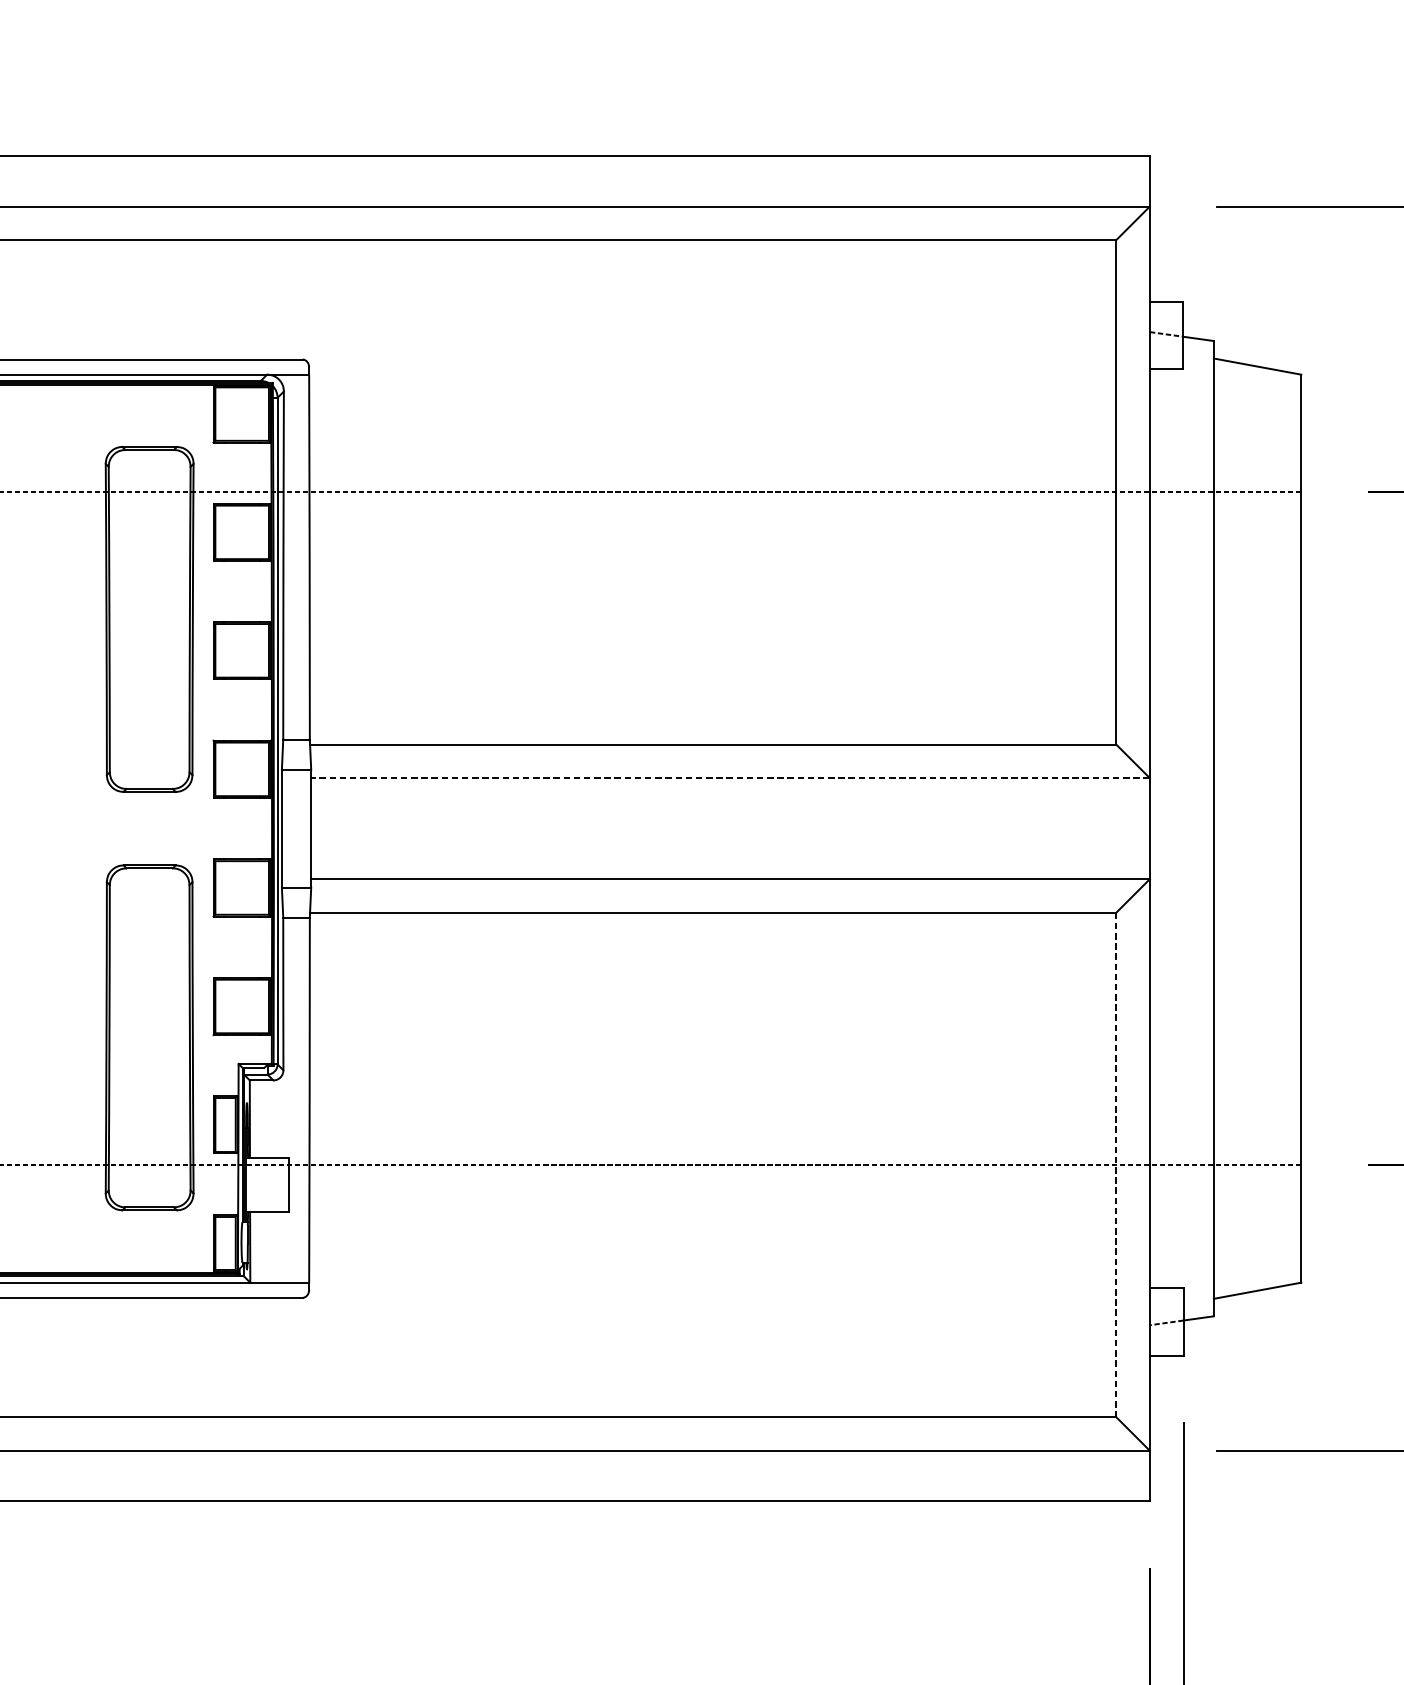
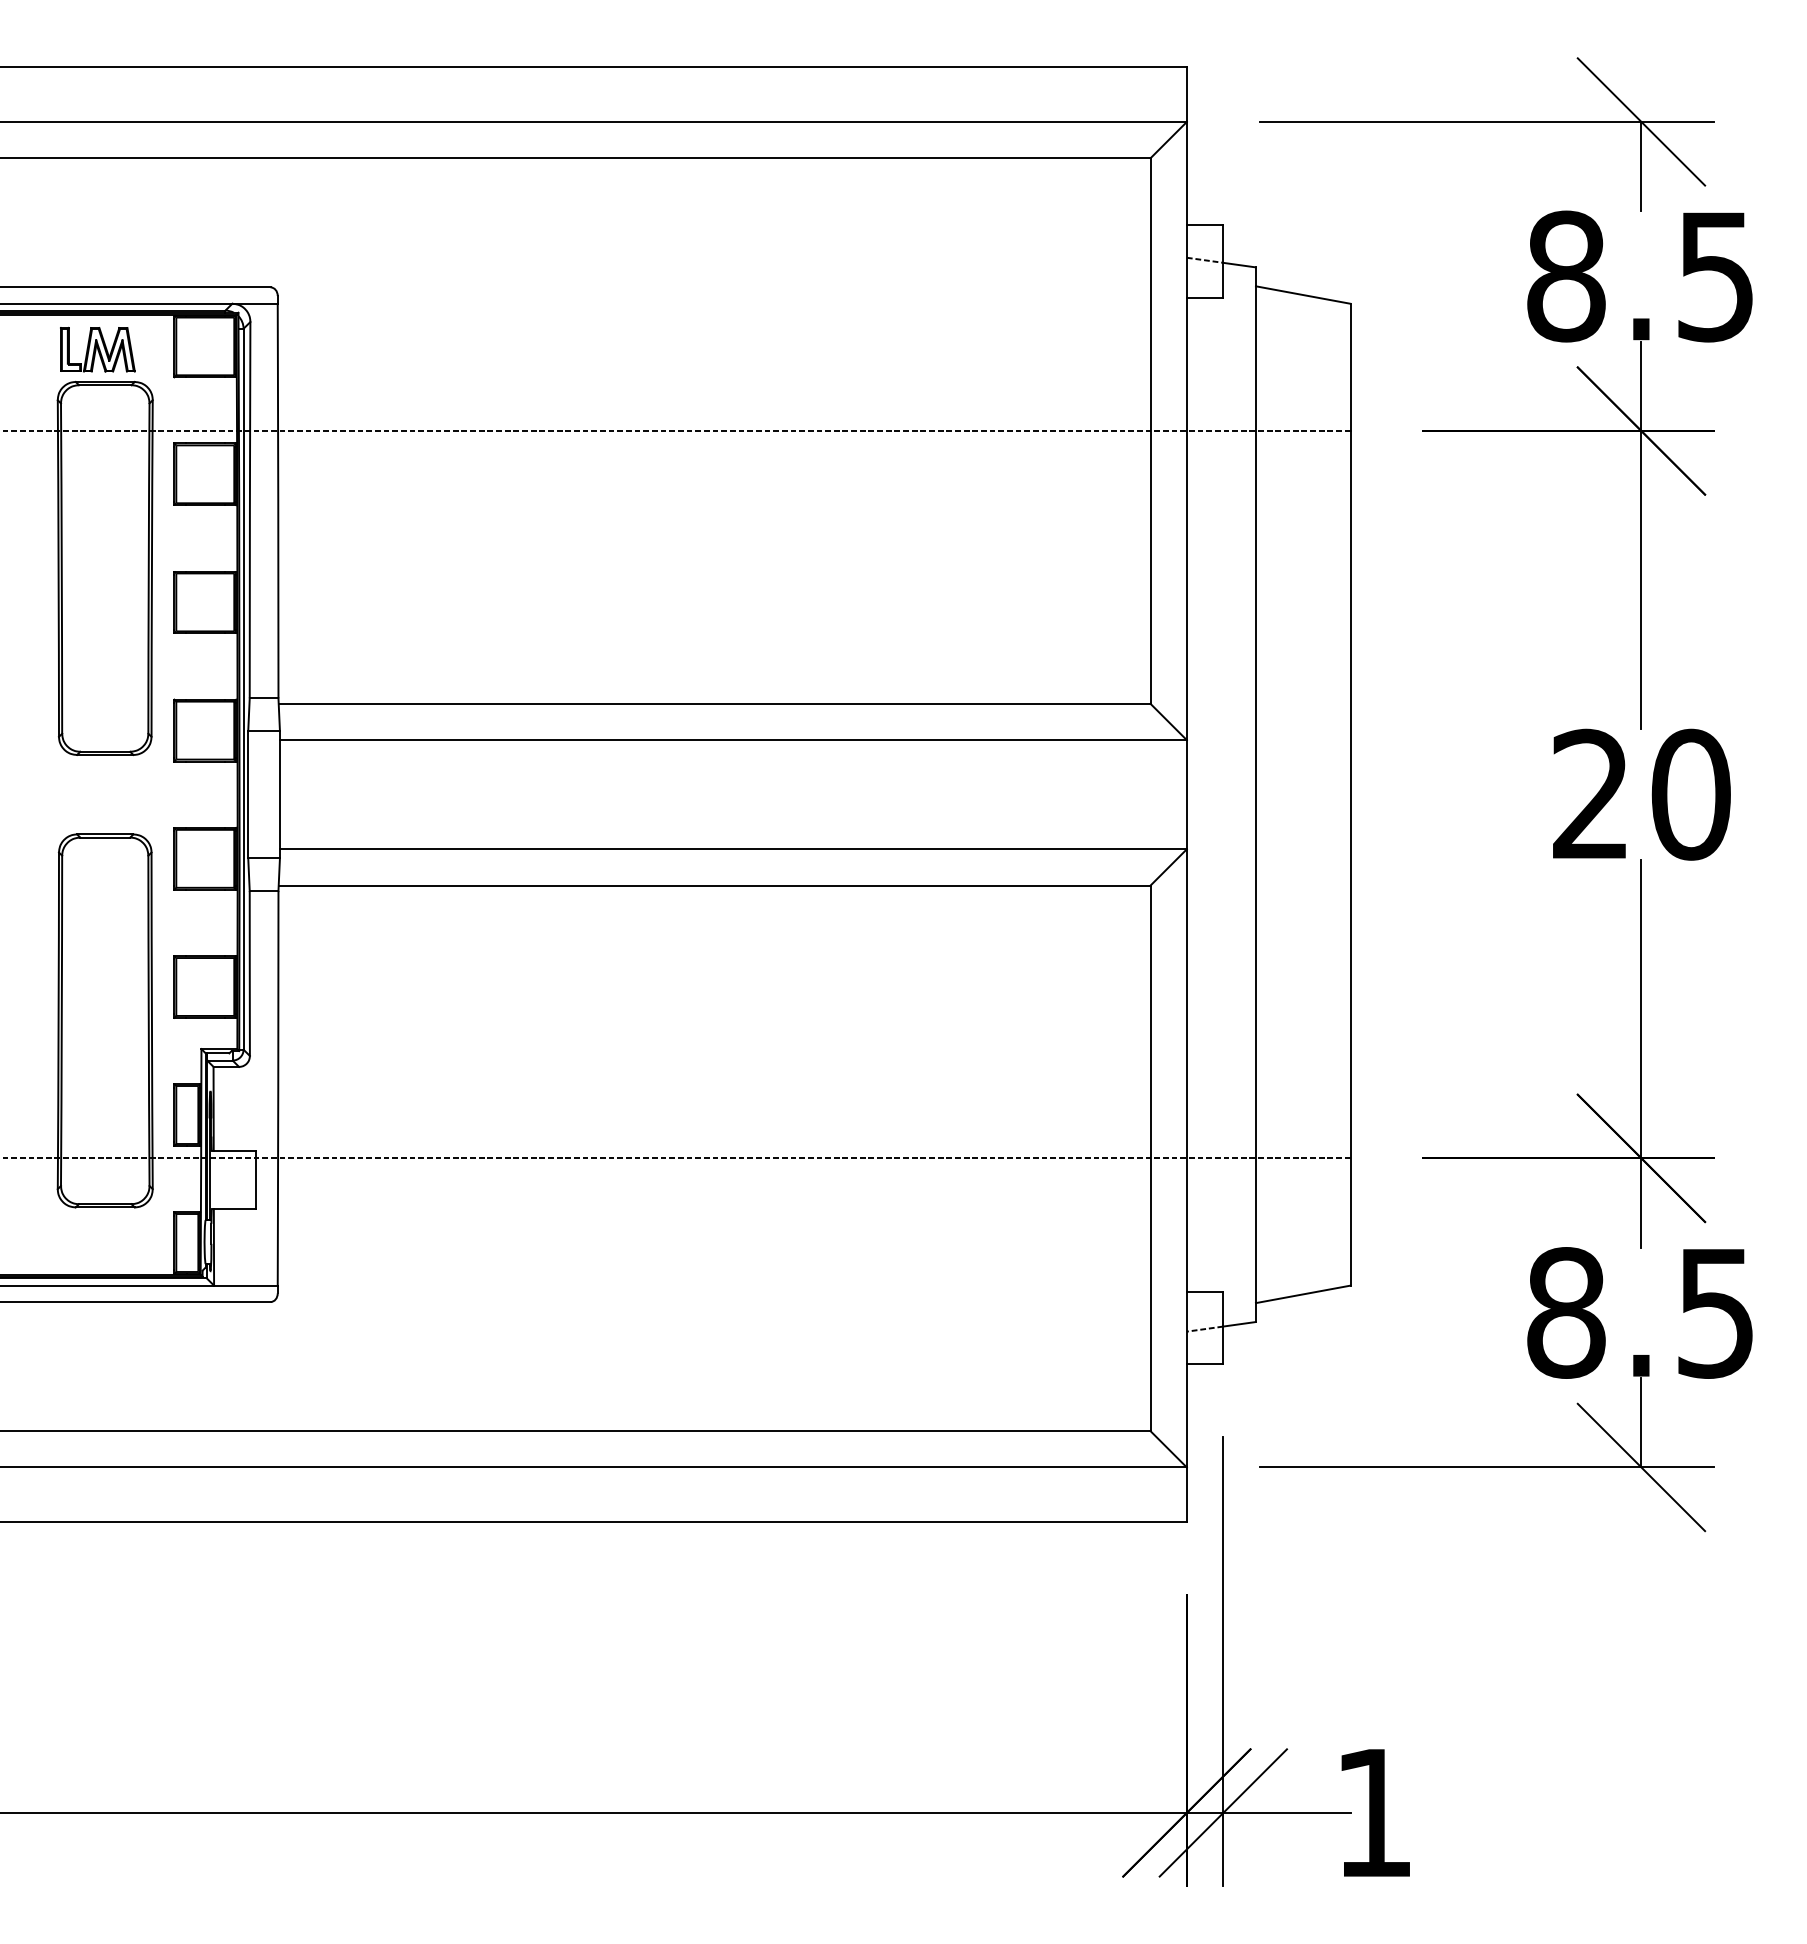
part: (142, 416) -> (97, 349), added
line: (729, 778) -> (732, 740), dashed -> solid
line: (1116, 1165) -> (1150, 1158), dashed -> solid

